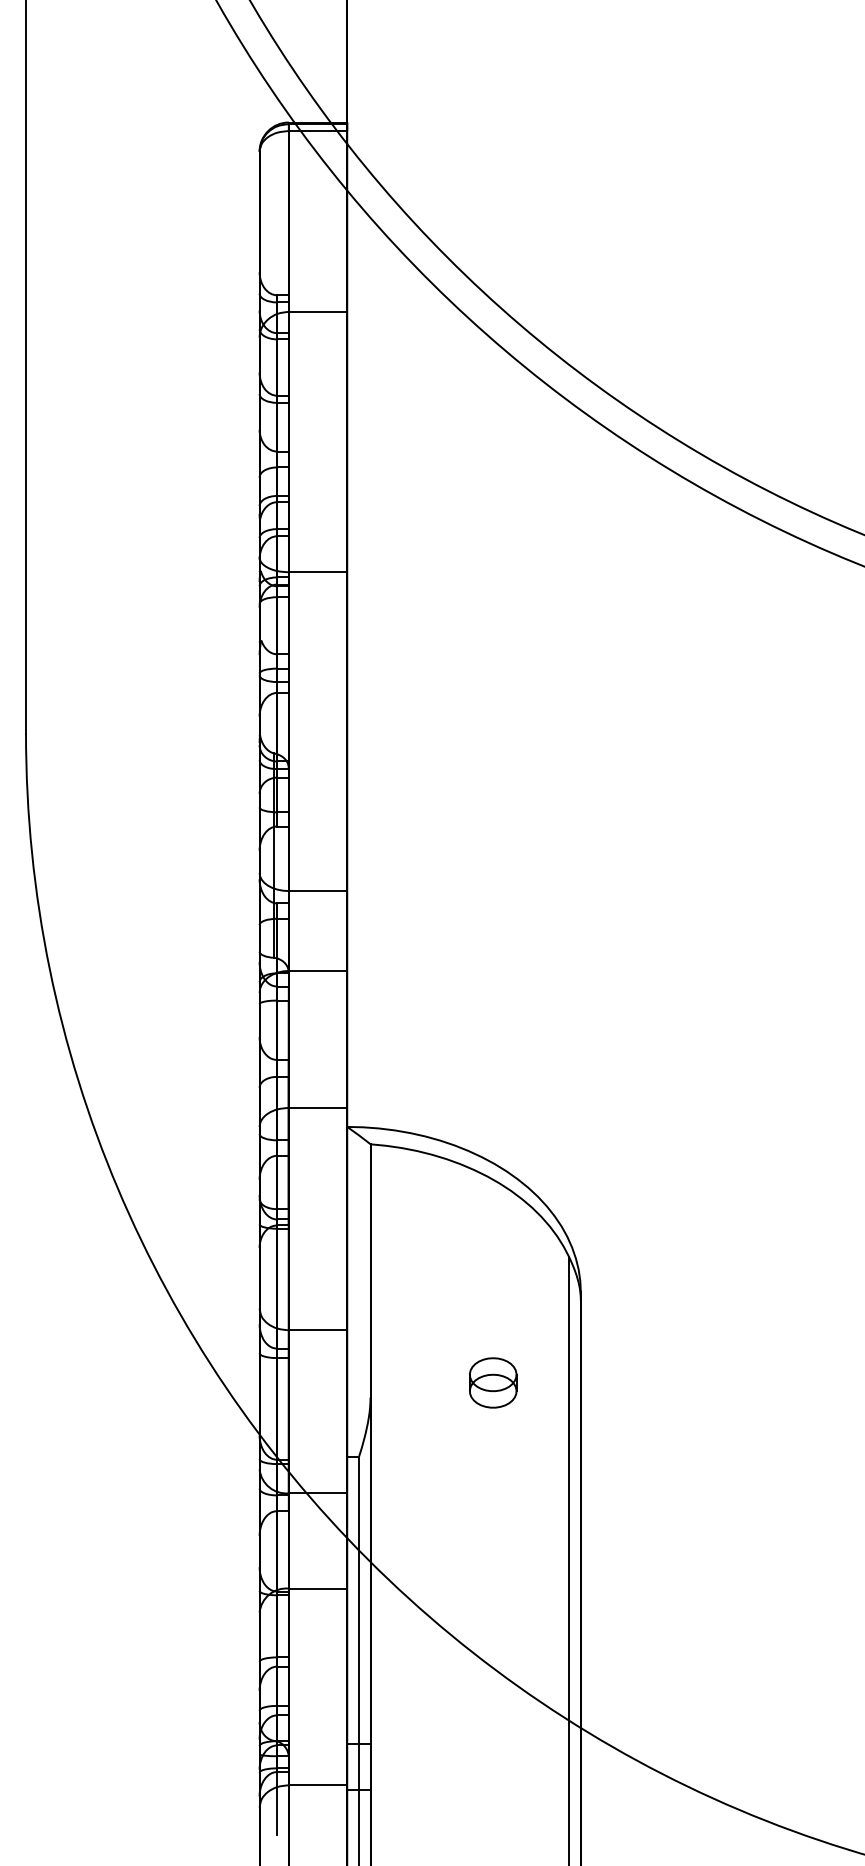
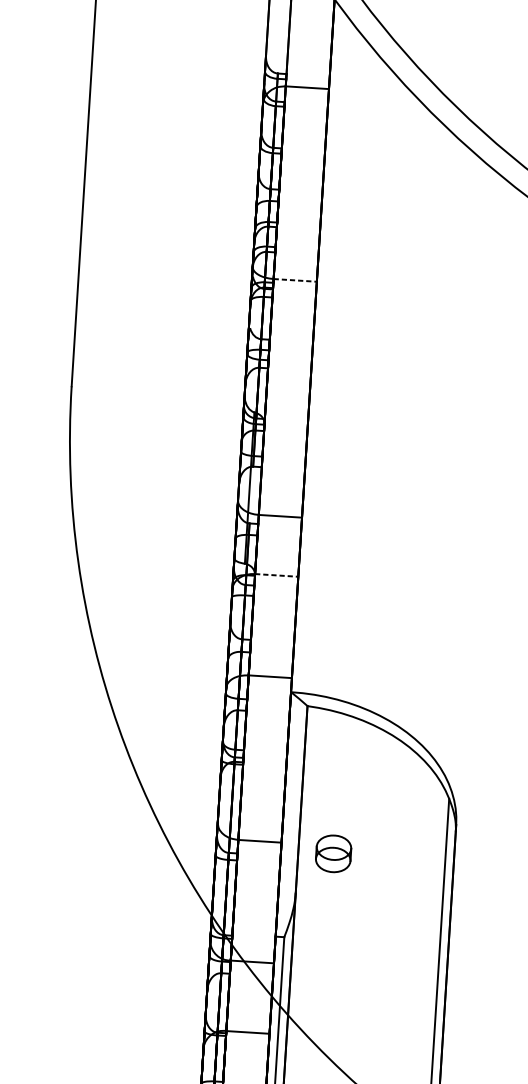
line: (318, 572) -> (295, 280), solid -> dashed
line: (318, 970) -> (277, 575), solid -> dashed
part: (493, 1382) -> (333, 853), moved

